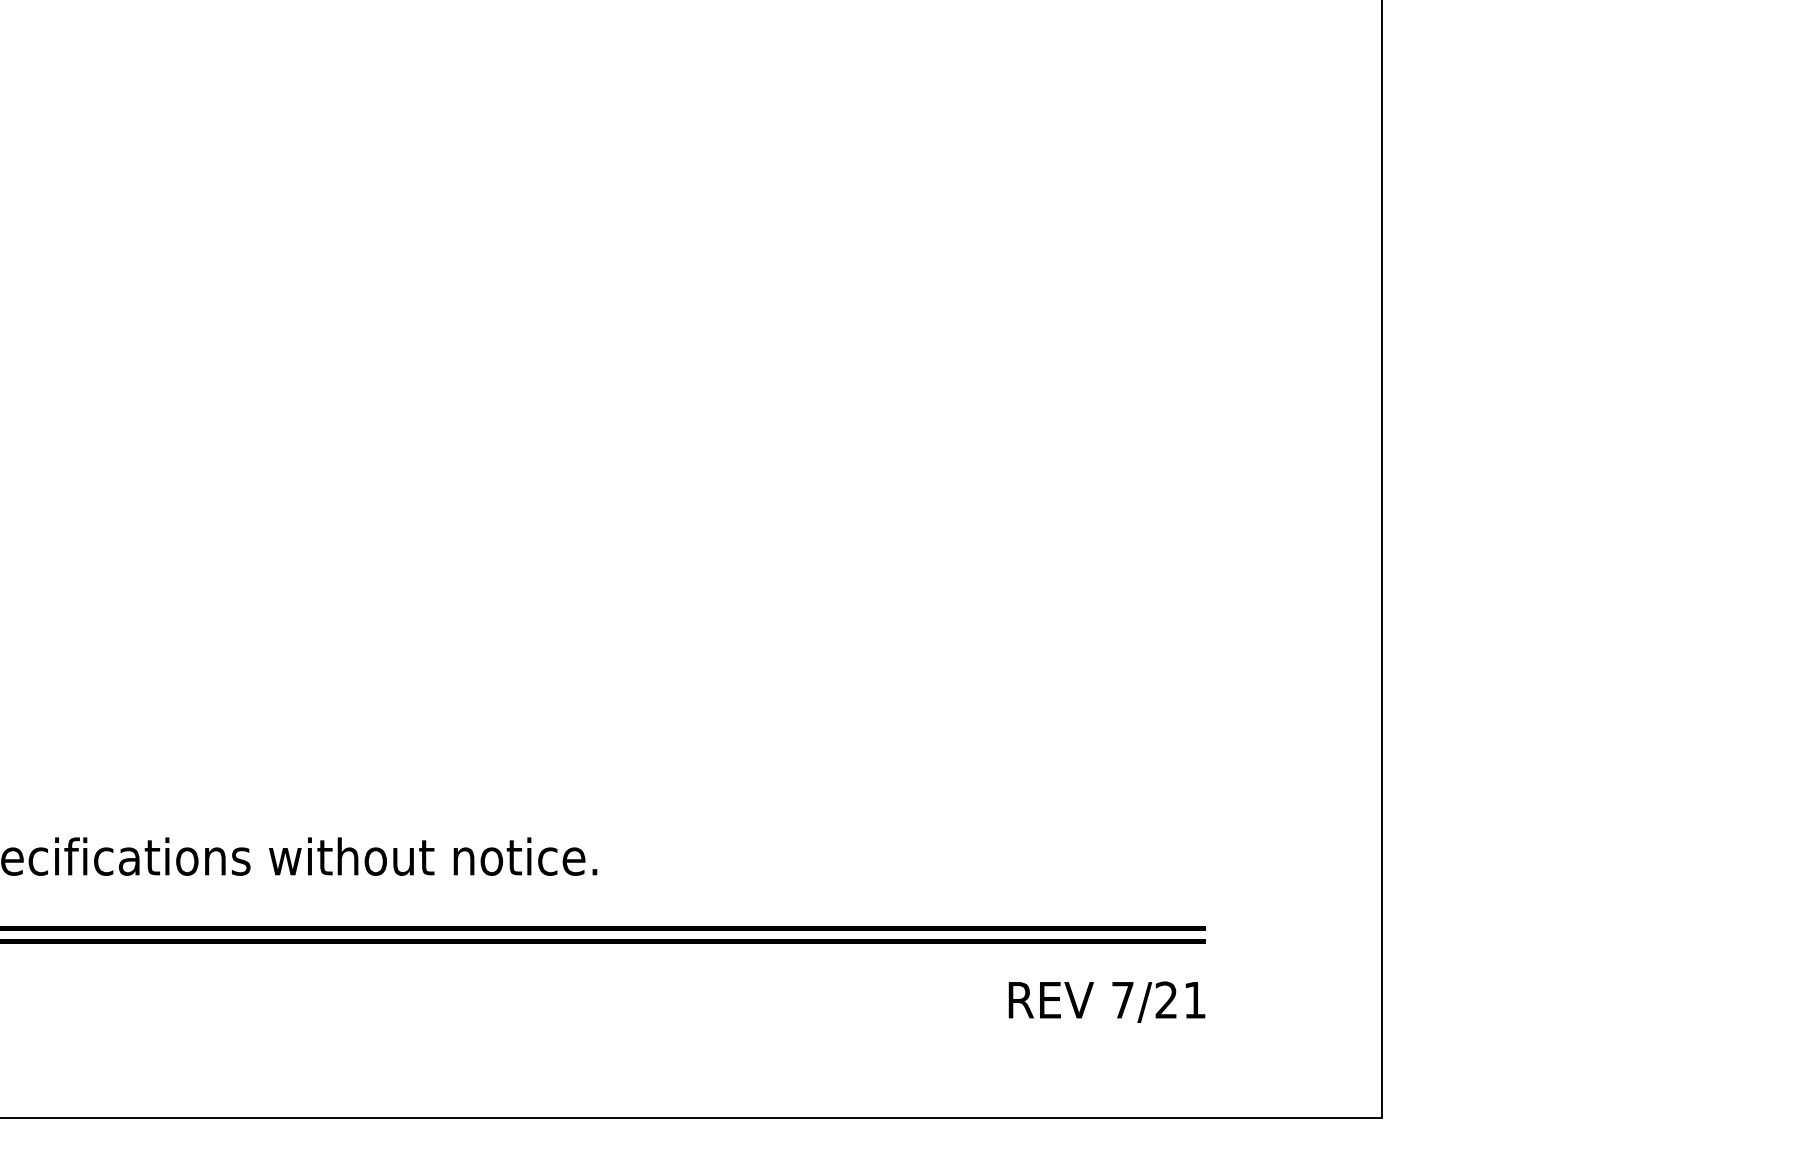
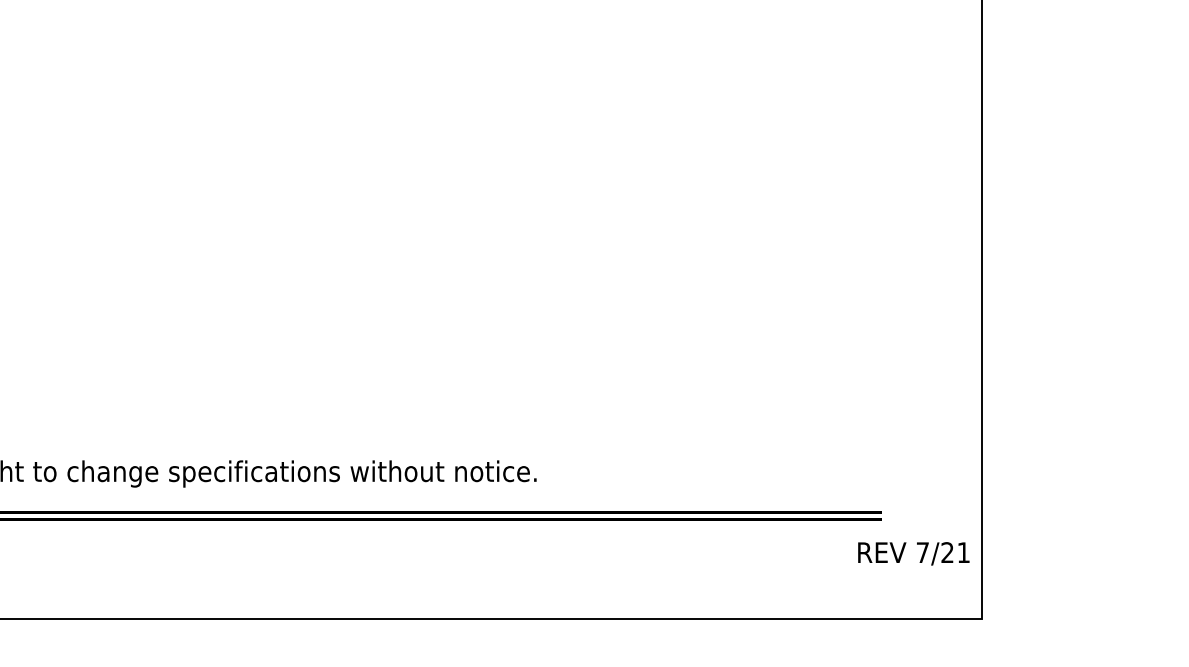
text: (1106, 1001) -> (913, 553), moved

